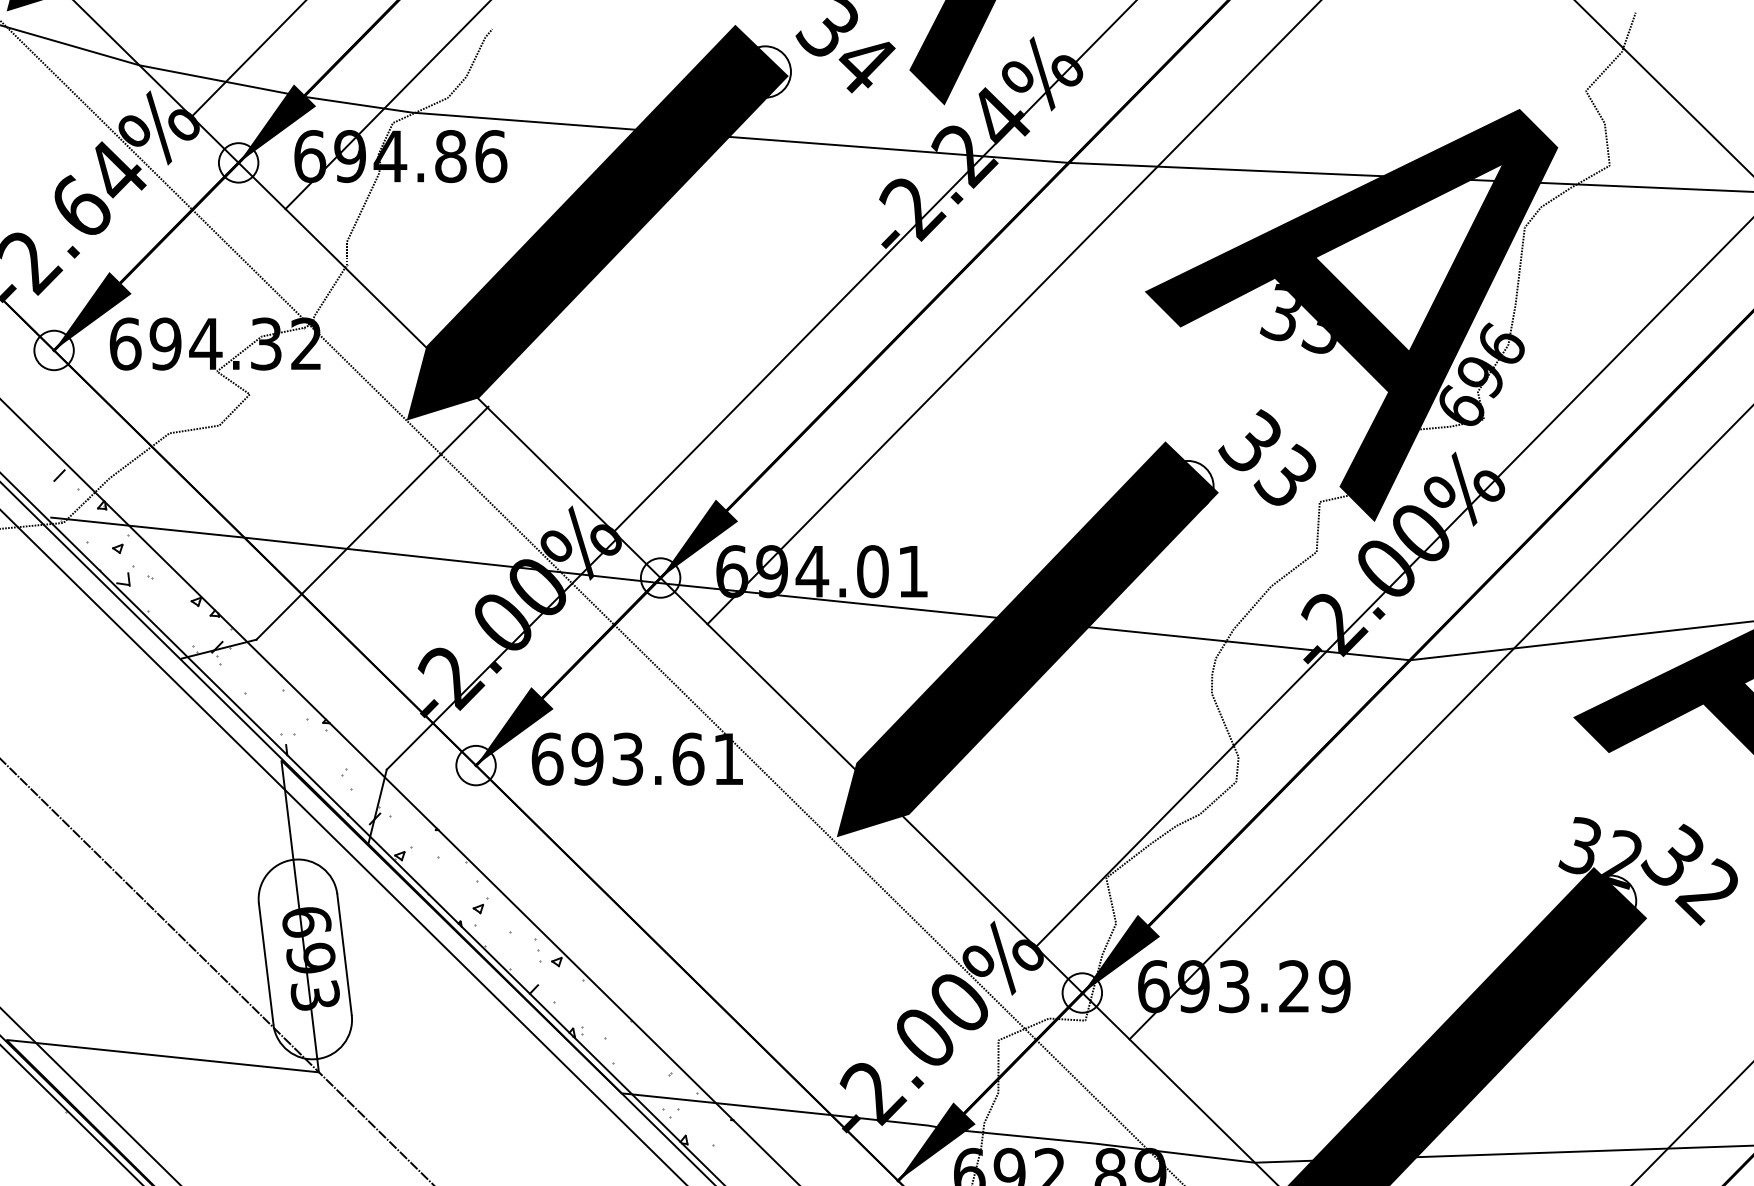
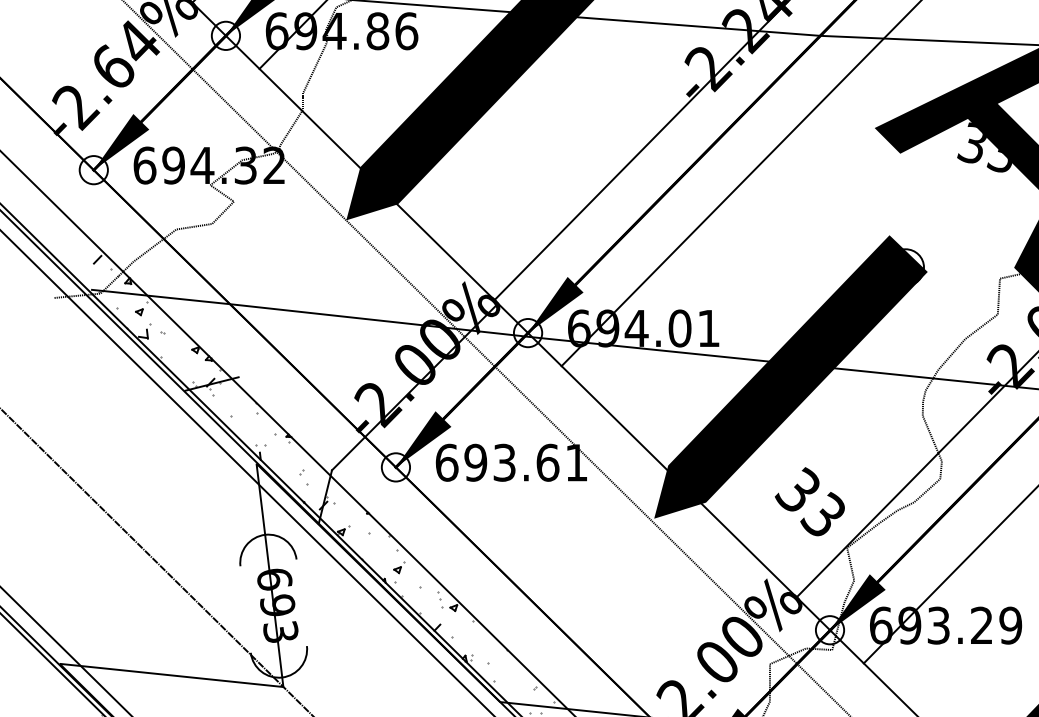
text: (1267, 457) -> (810, 501), moved
line: (372, 522) -> (321, 293), removed
line: (344, 954) -> (301, 602), removed
line: (265, 963) -> (245, 609), removed

